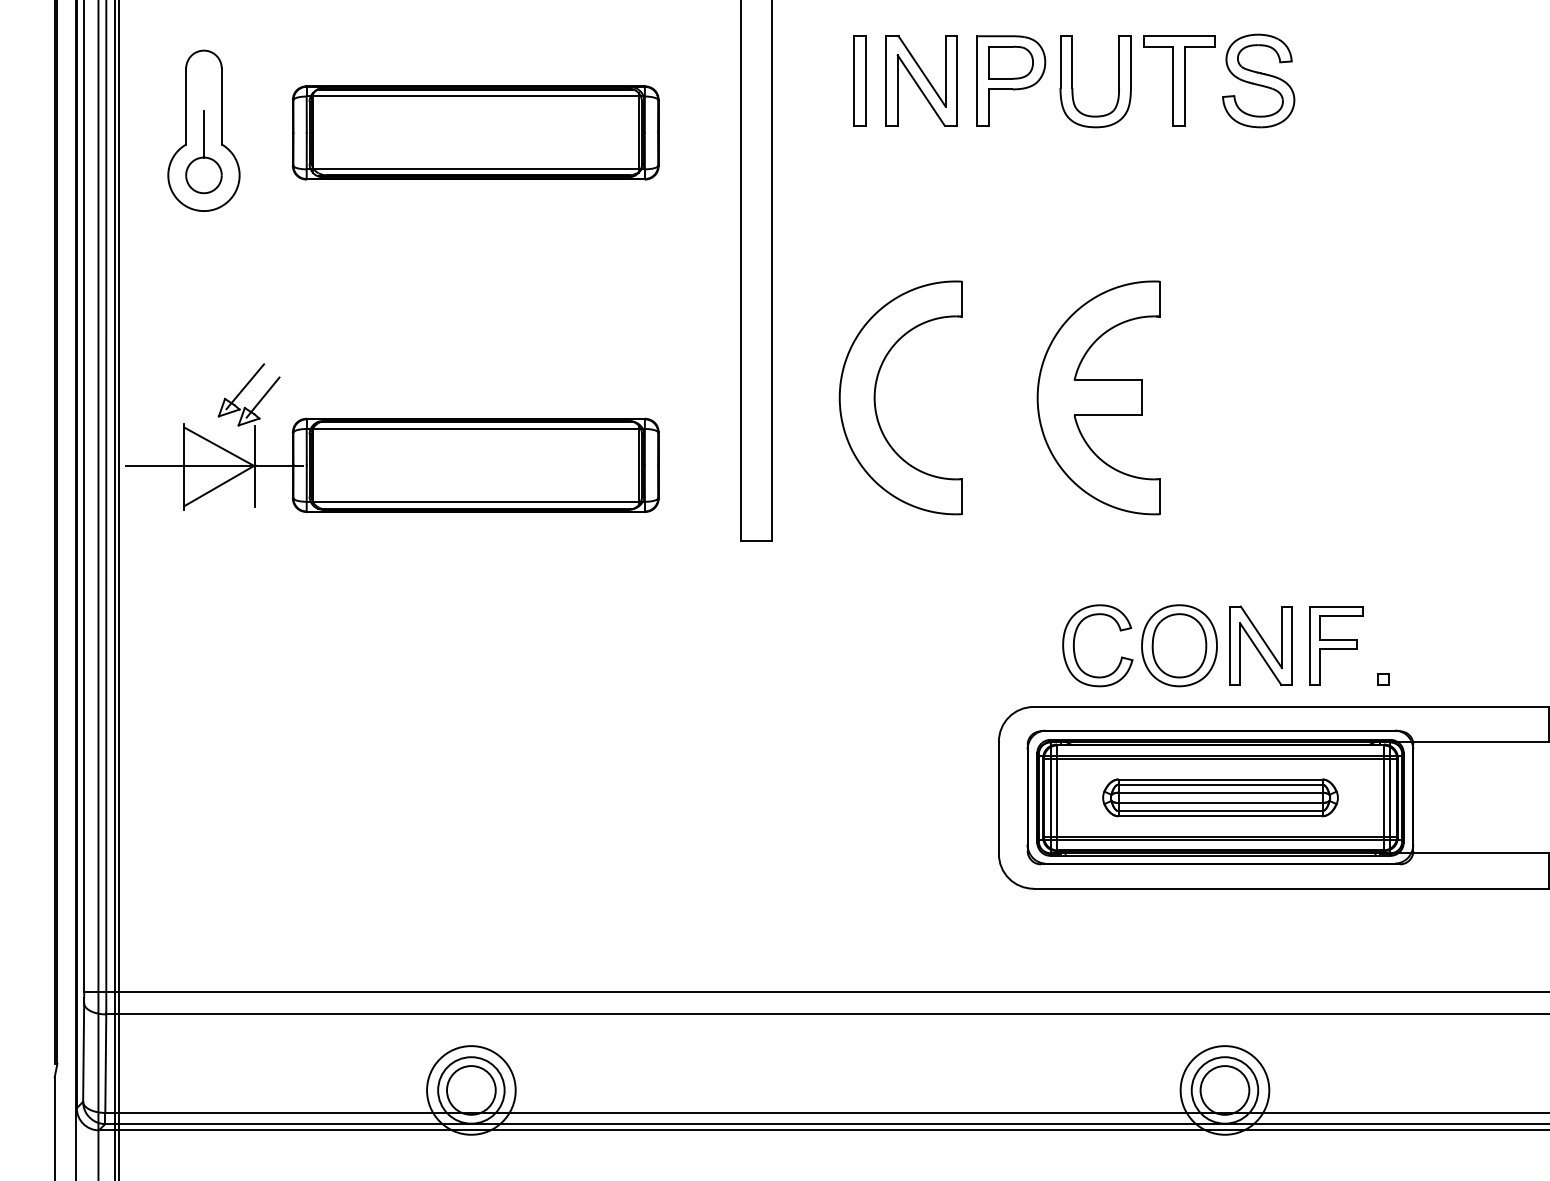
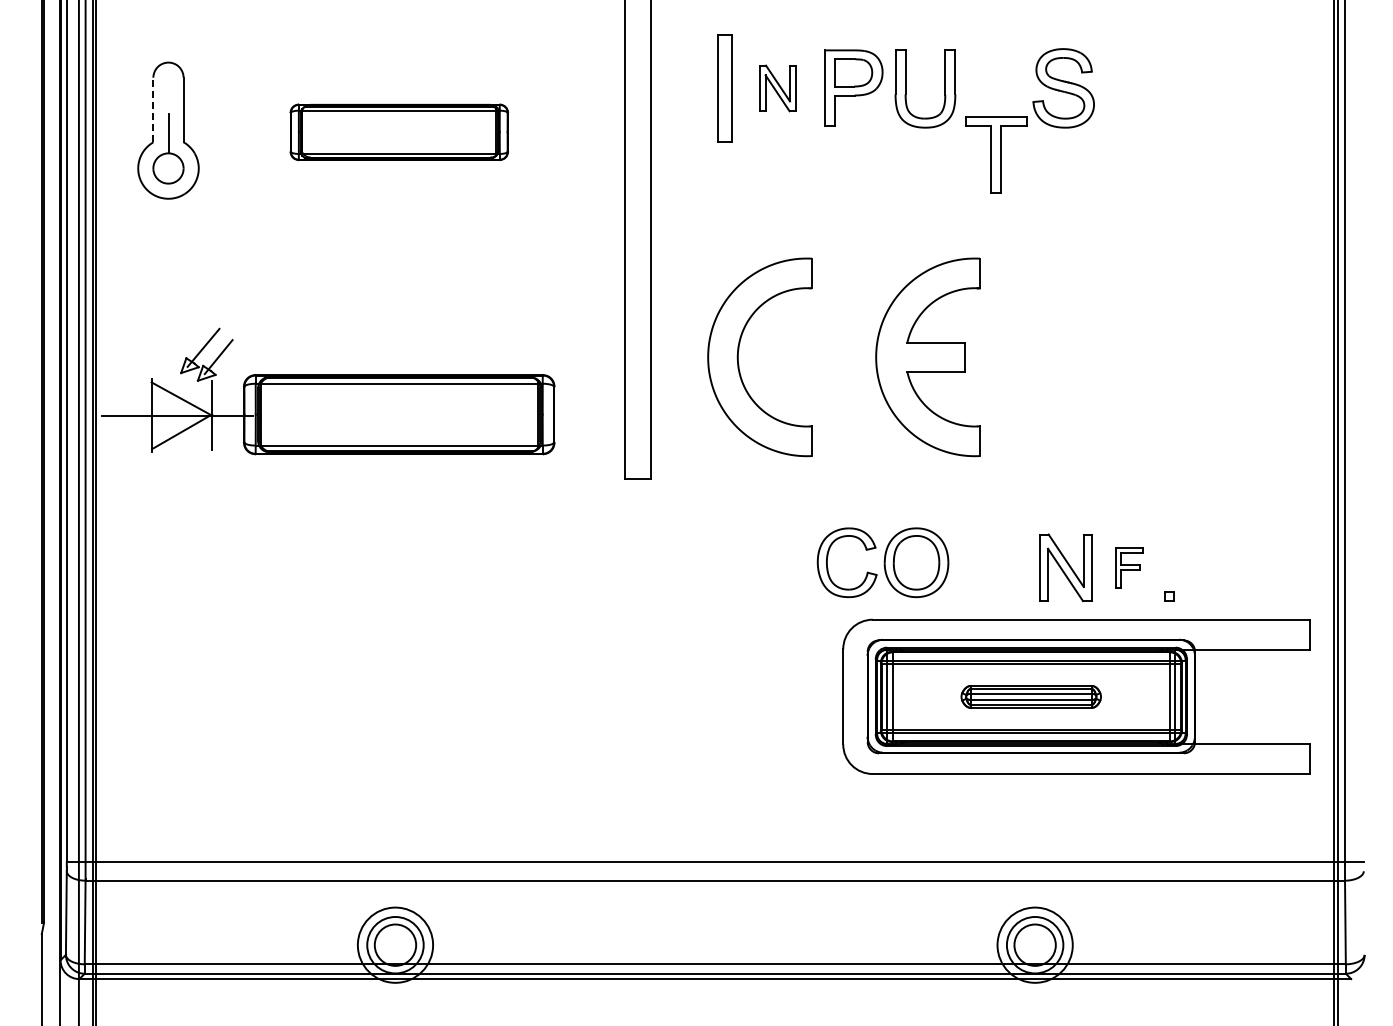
part: (858, 79) -> (724, 87), size x1.4
part: (1179, 79) -> (996, 154), moved
part: (921, 81) -> (777, 88), size x0.6
line: (186, 105) -> (153, 109), solid -> dashed
part: (476, 131) -> (399, 131), size x0.7
part: (1139, 645) -> (882, 562), moved
part: (1336, 645) -> (1129, 567), size x0.6
part: (1219, 797) -> (1030, 696), size x0.7

